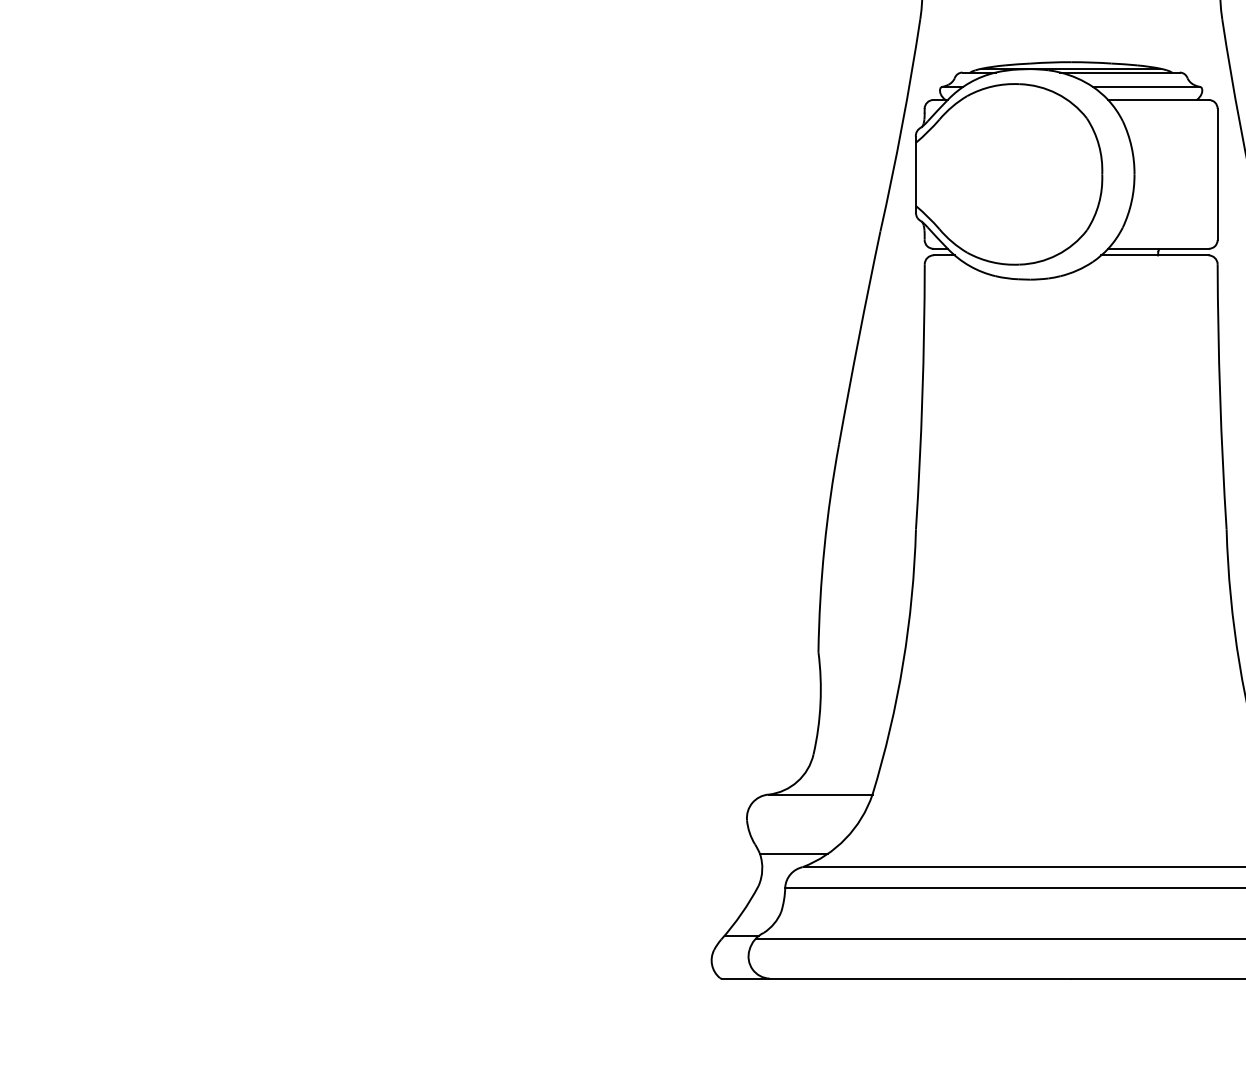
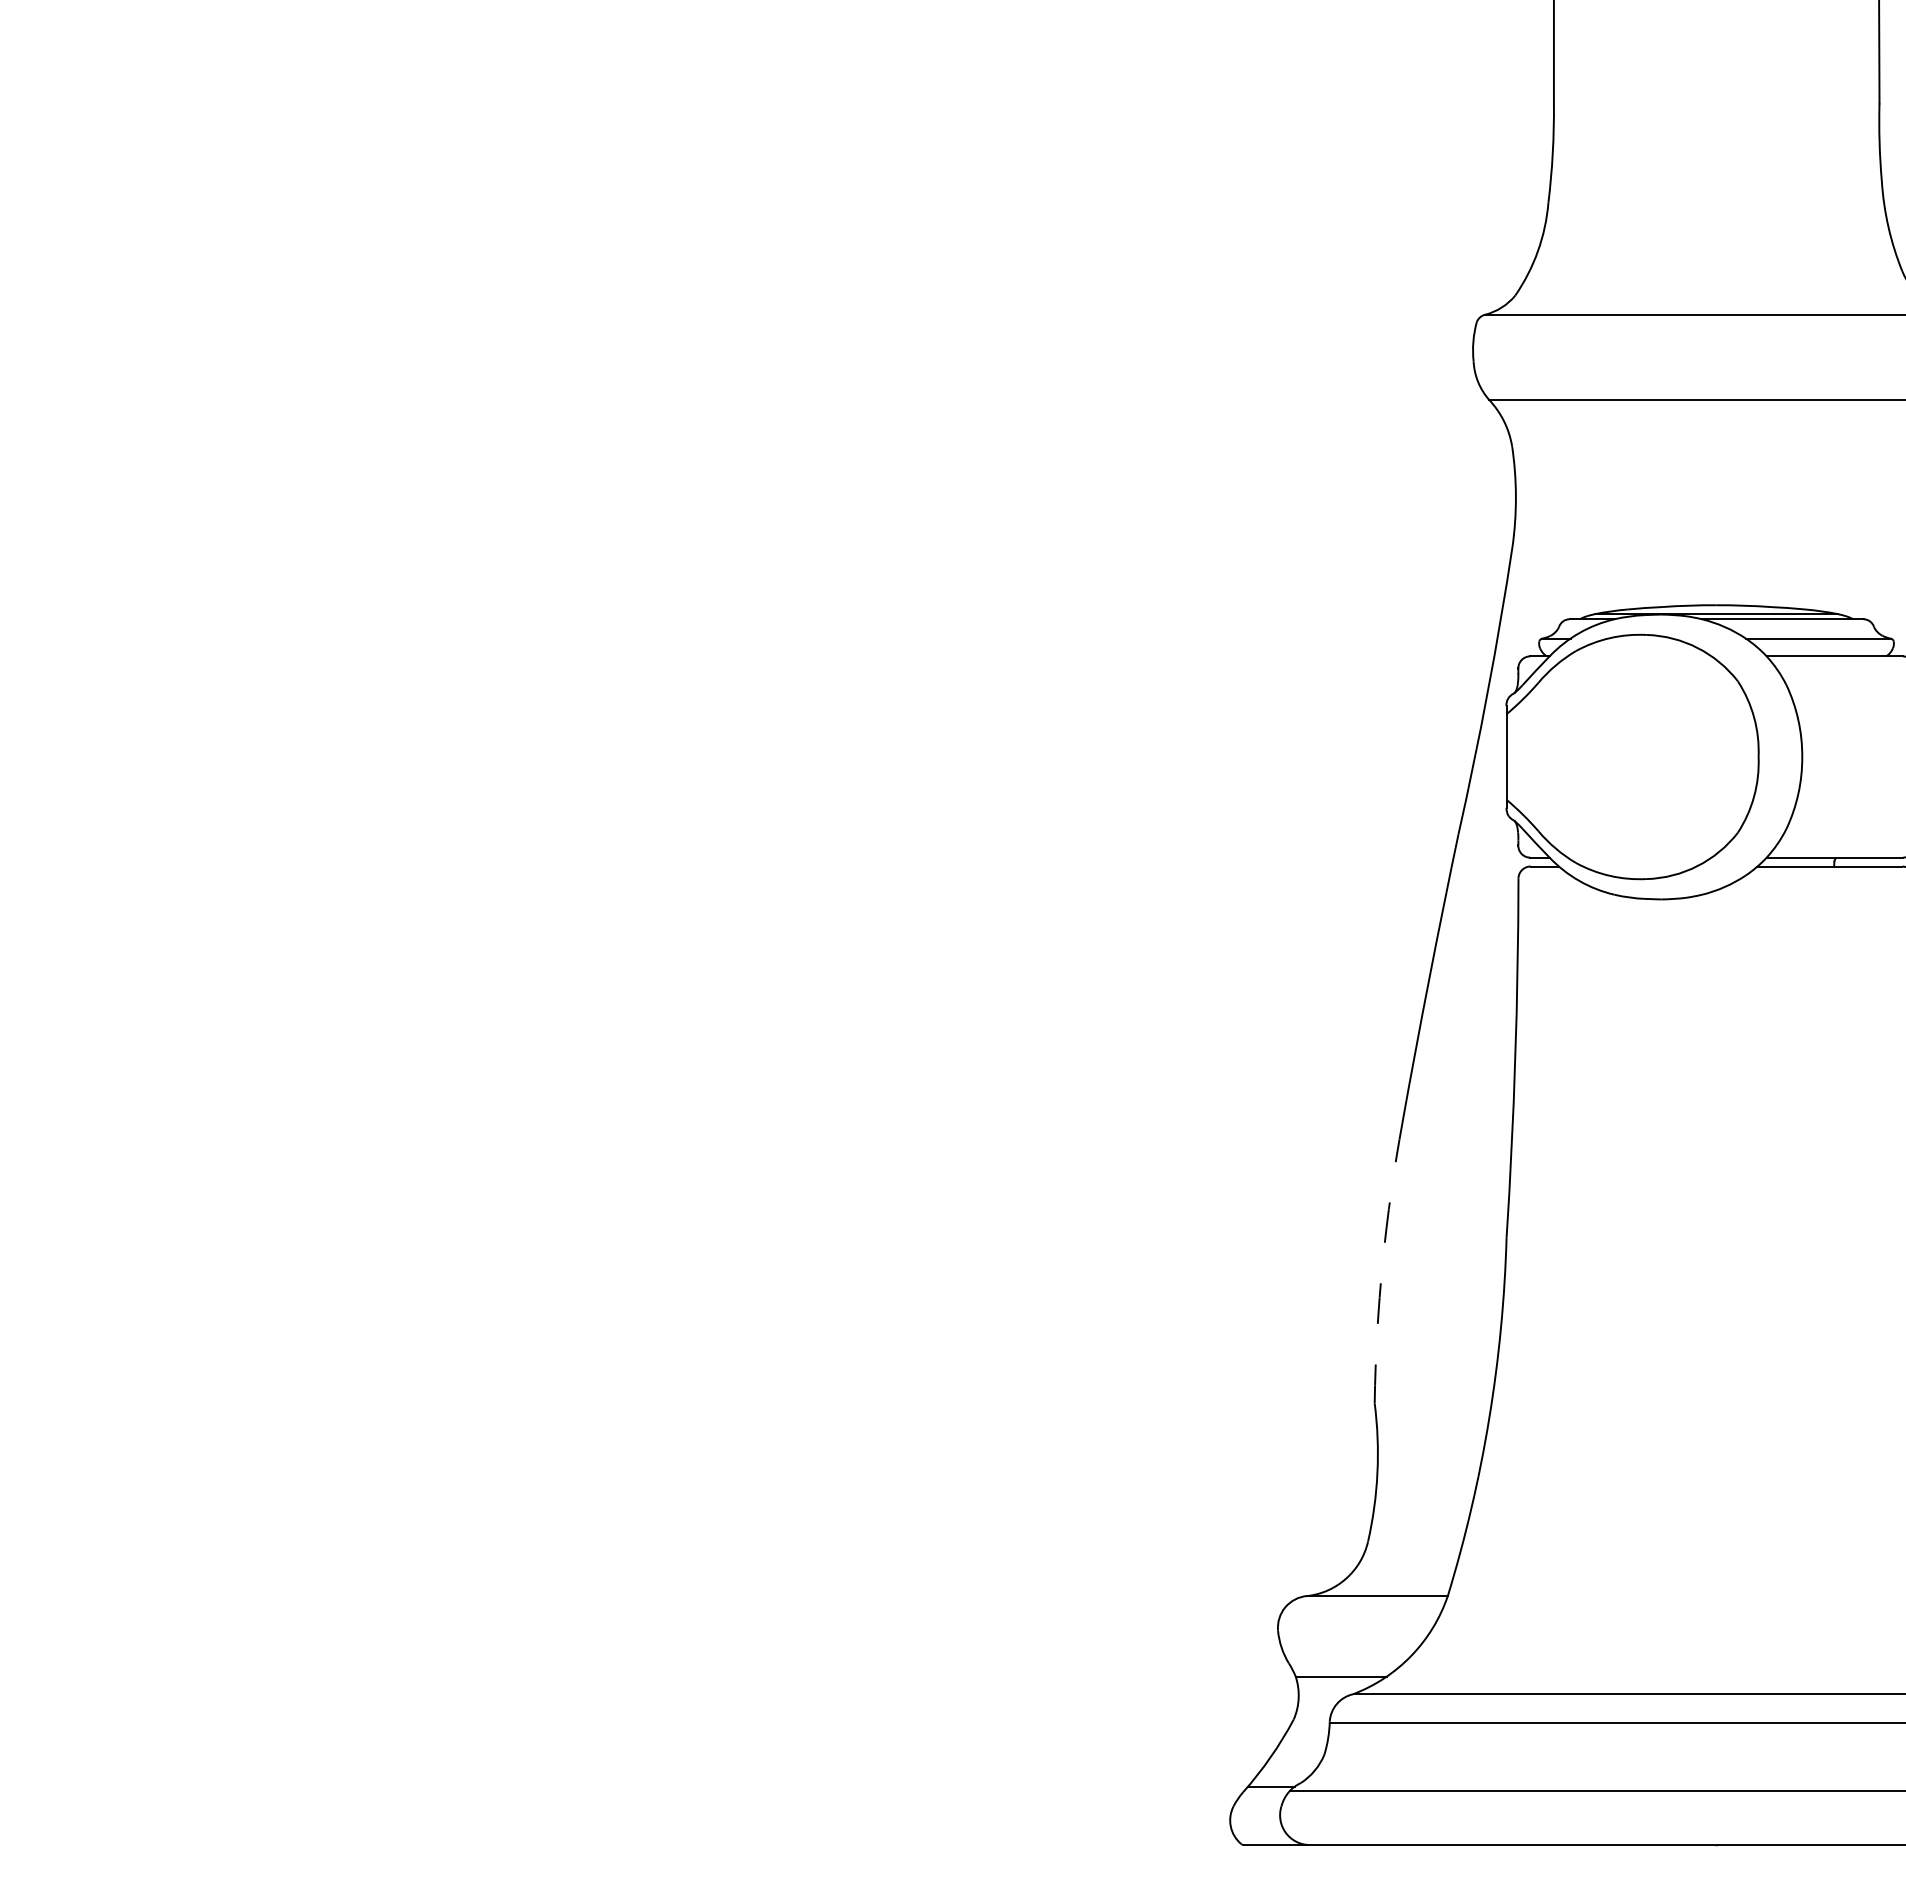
arc: (824, 548) -> (1382, 1262), solid -> dashed

